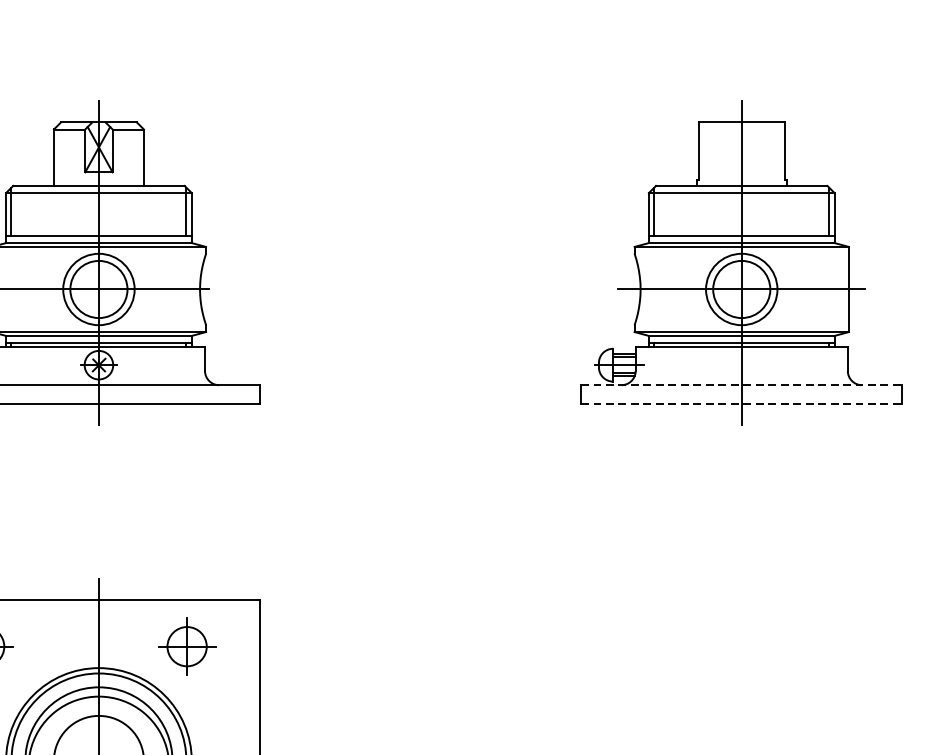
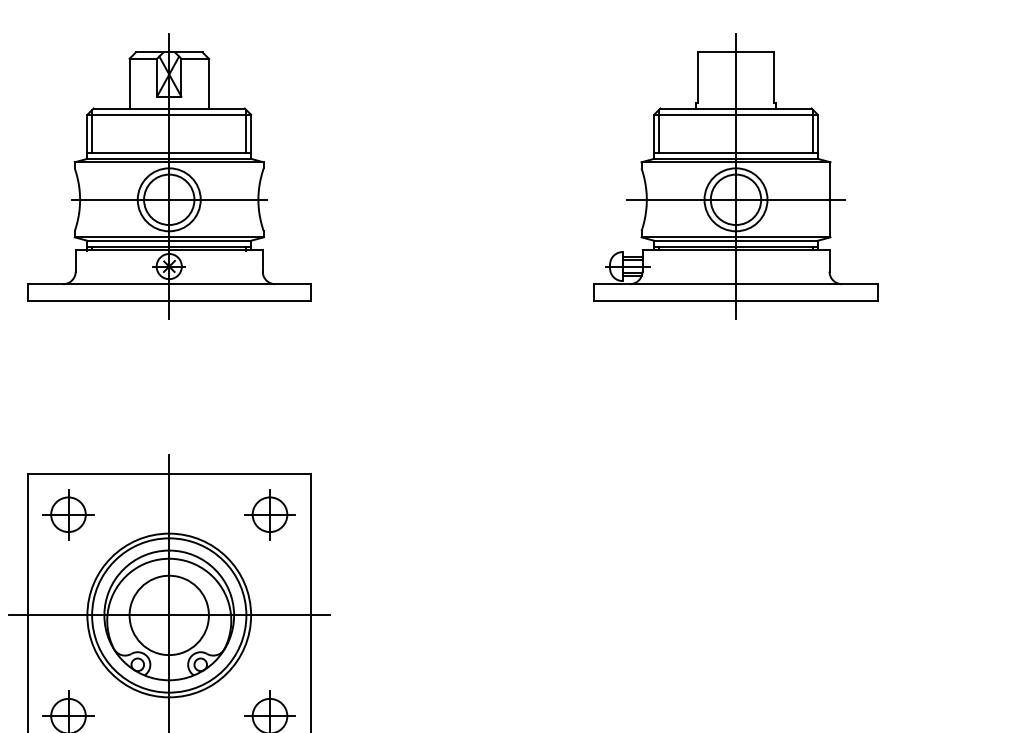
line: (742, 385) -> (736, 284), dashed -> solid
line: (742, 403) -> (736, 300), dashed -> solid
part: (186, 646) -> (269, 514), moved

